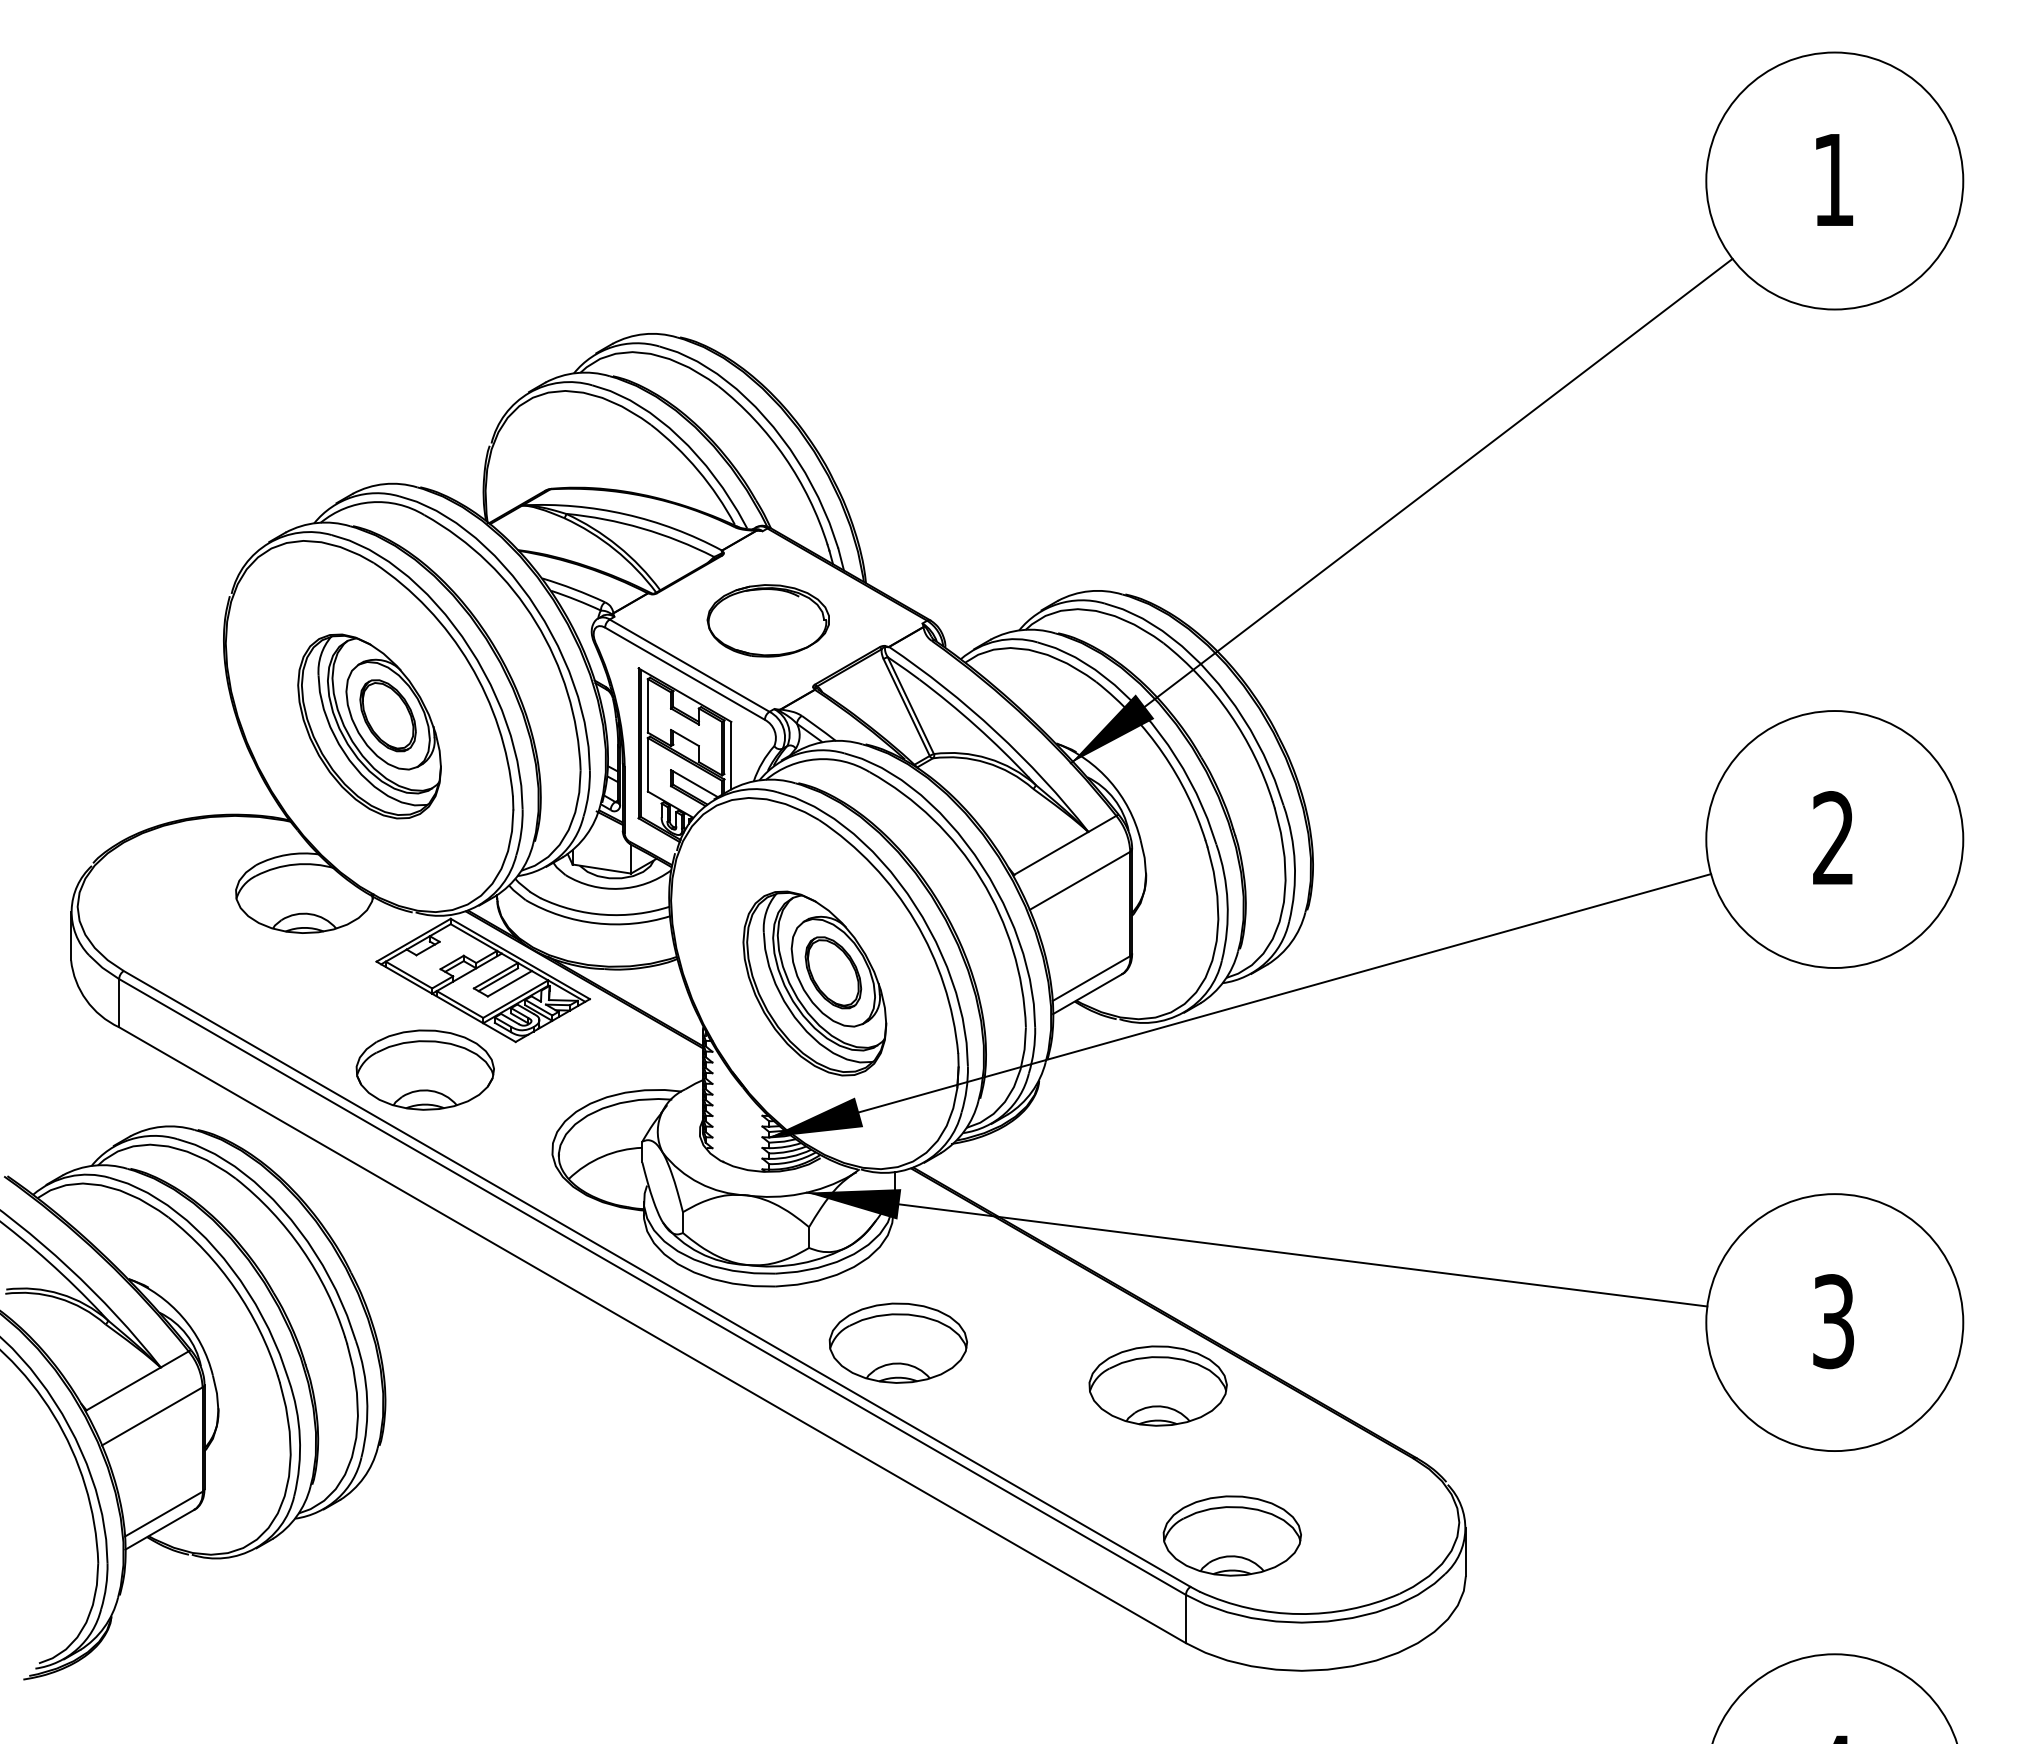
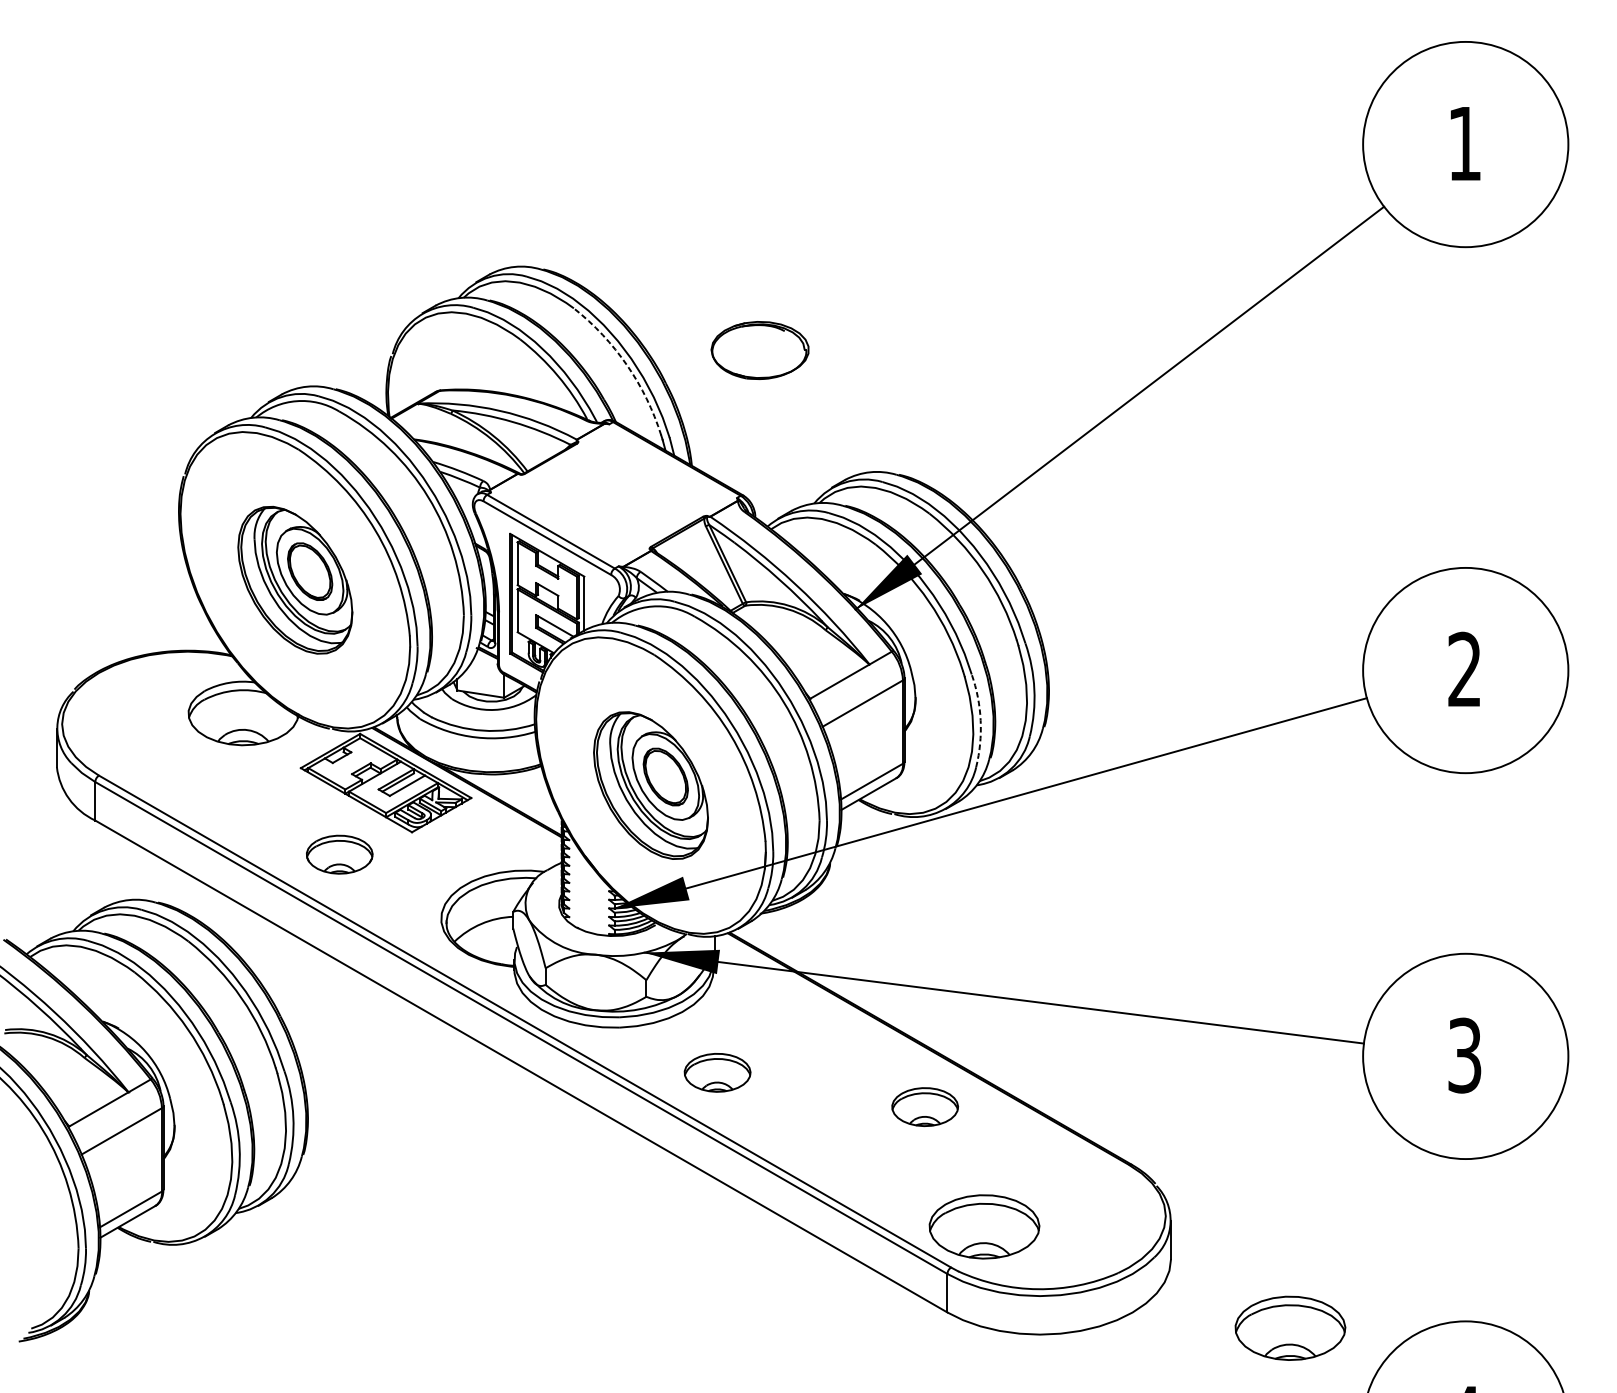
arc: (784, 457) -> (626, 365), solid -> dashed
part: (767, 620) -> (759, 350), moved
arc: (1227, 902) -> (980, 720), solid -> dashed
part: (424, 1069) -> (339, 854), size x0.6
part: (897, 1342) -> (717, 1072), size x0.6
part: (1157, 1385) -> (924, 1106), size x0.6
part: (1614, 1662) -> (1289, 1327), added

